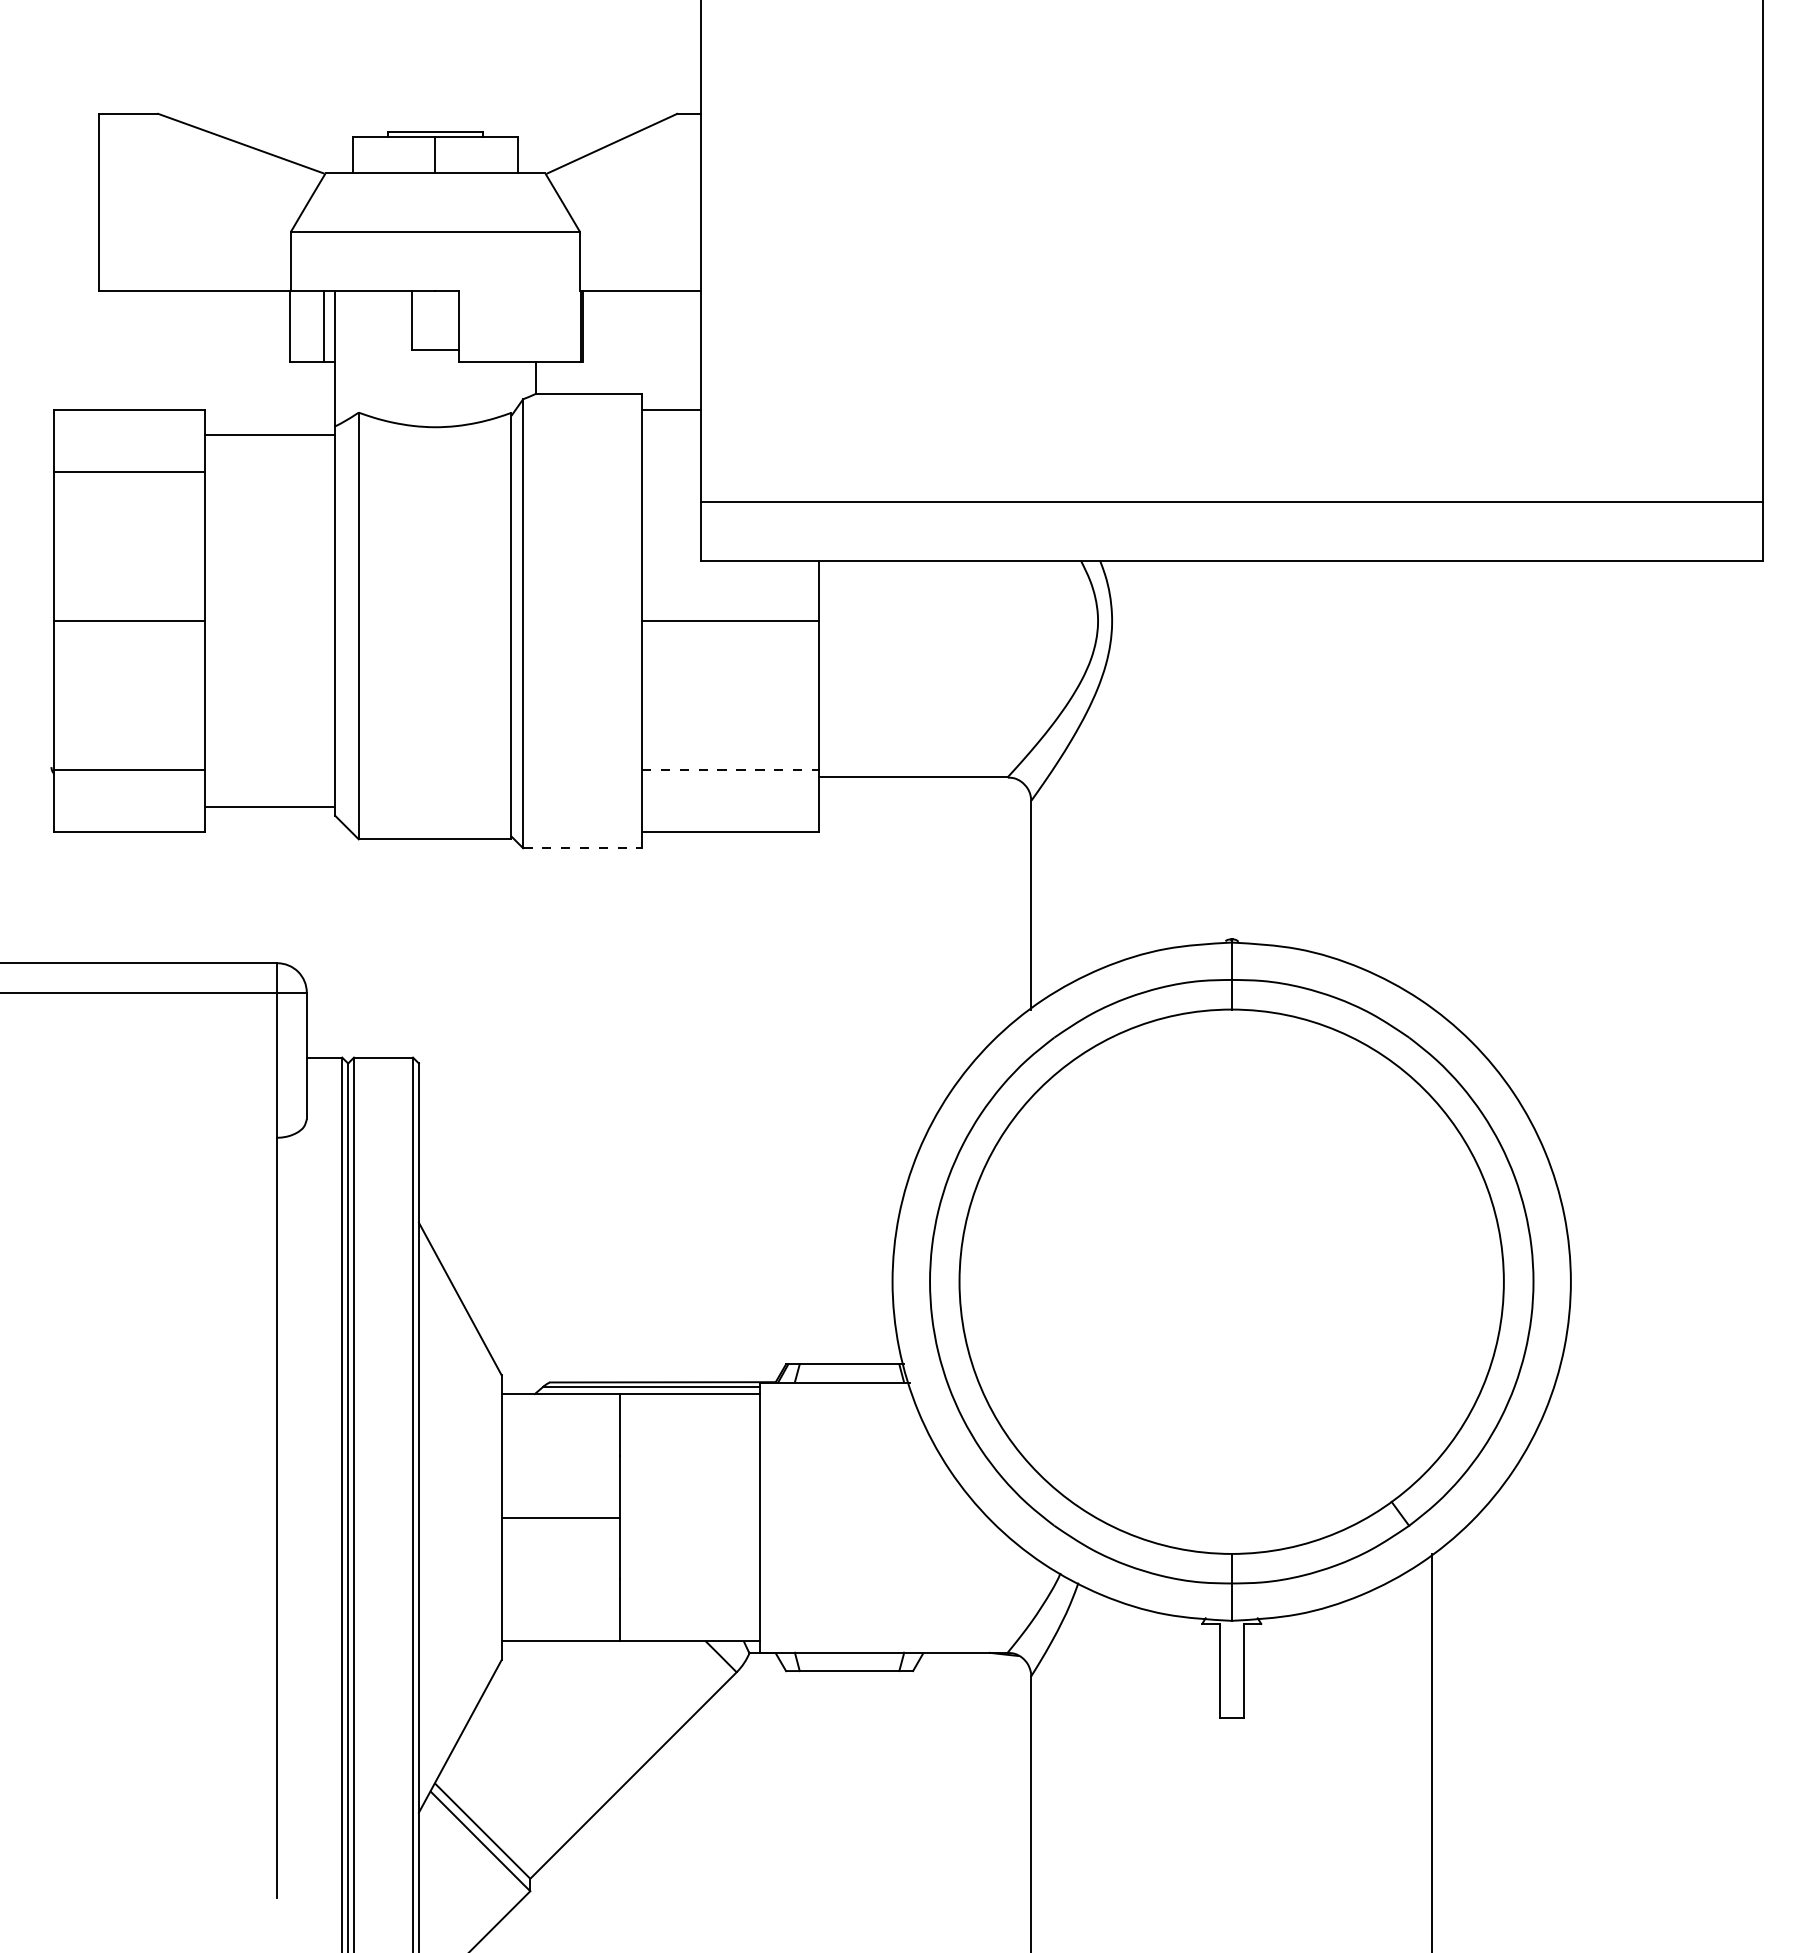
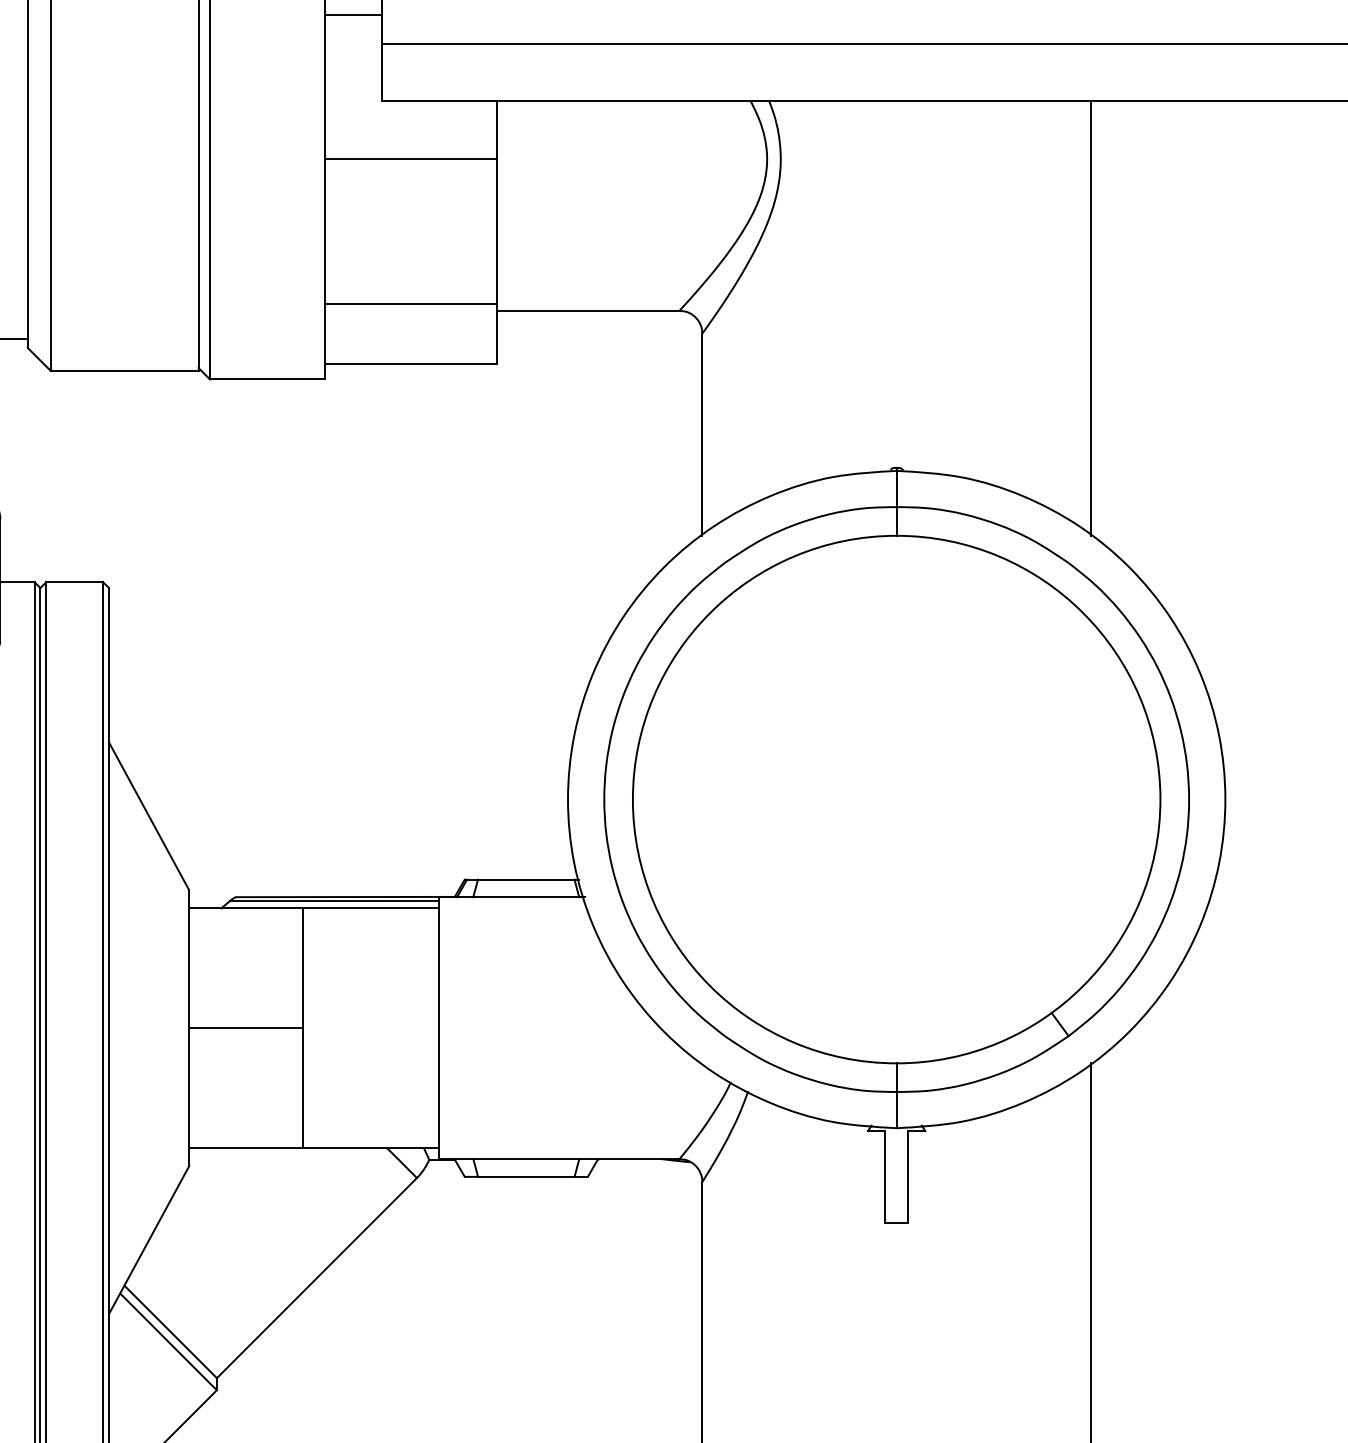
line: (670, 472) -> (352, 15), added
line: (730, 770) -> (410, 304), dashed -> solid
line: (1432, 784) -> (1091, 317), added
line: (583, 848) -> (268, 379), dashed -> solid

